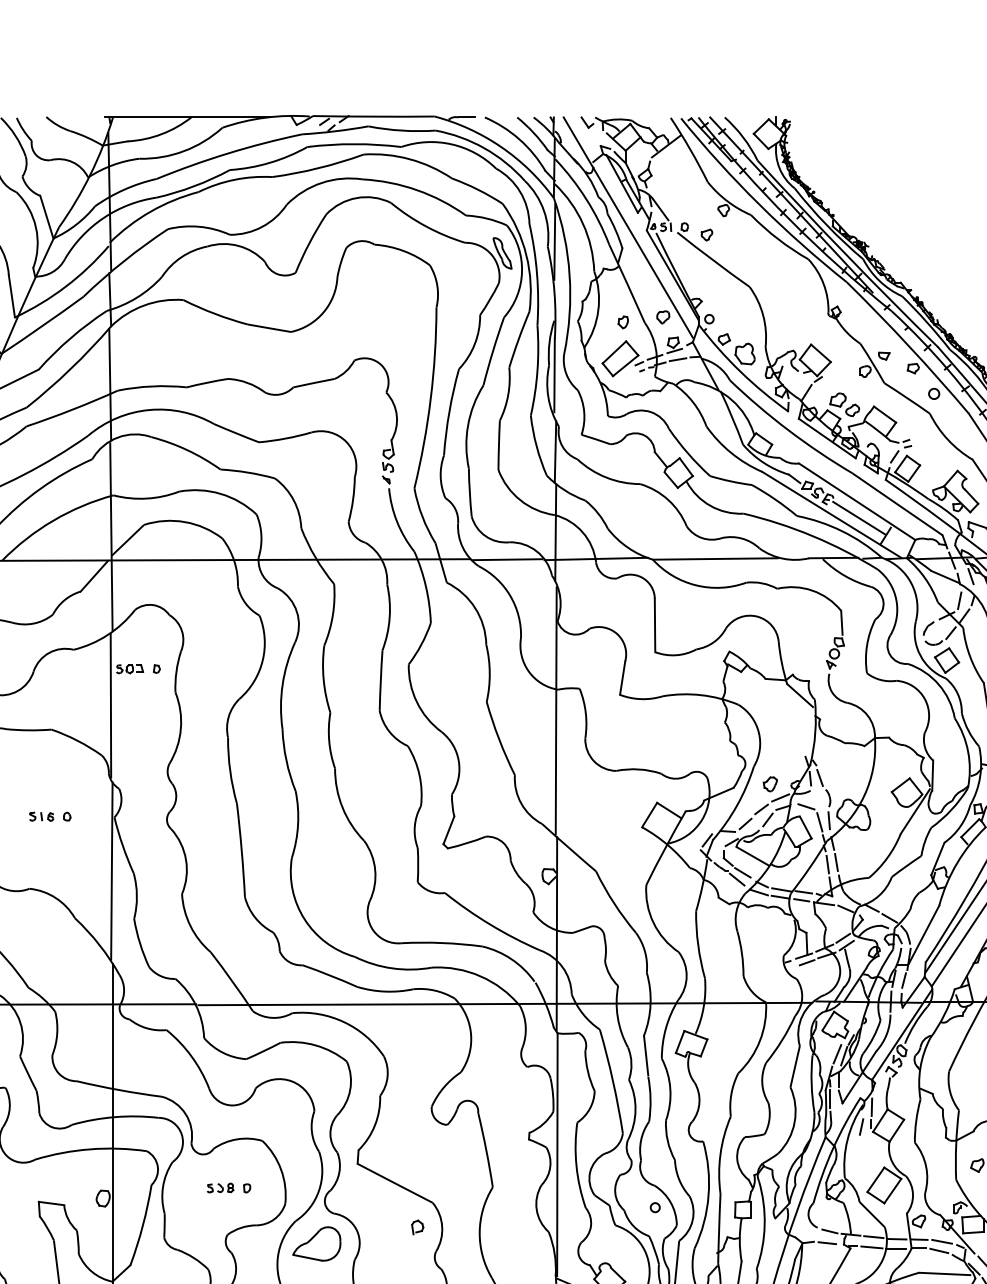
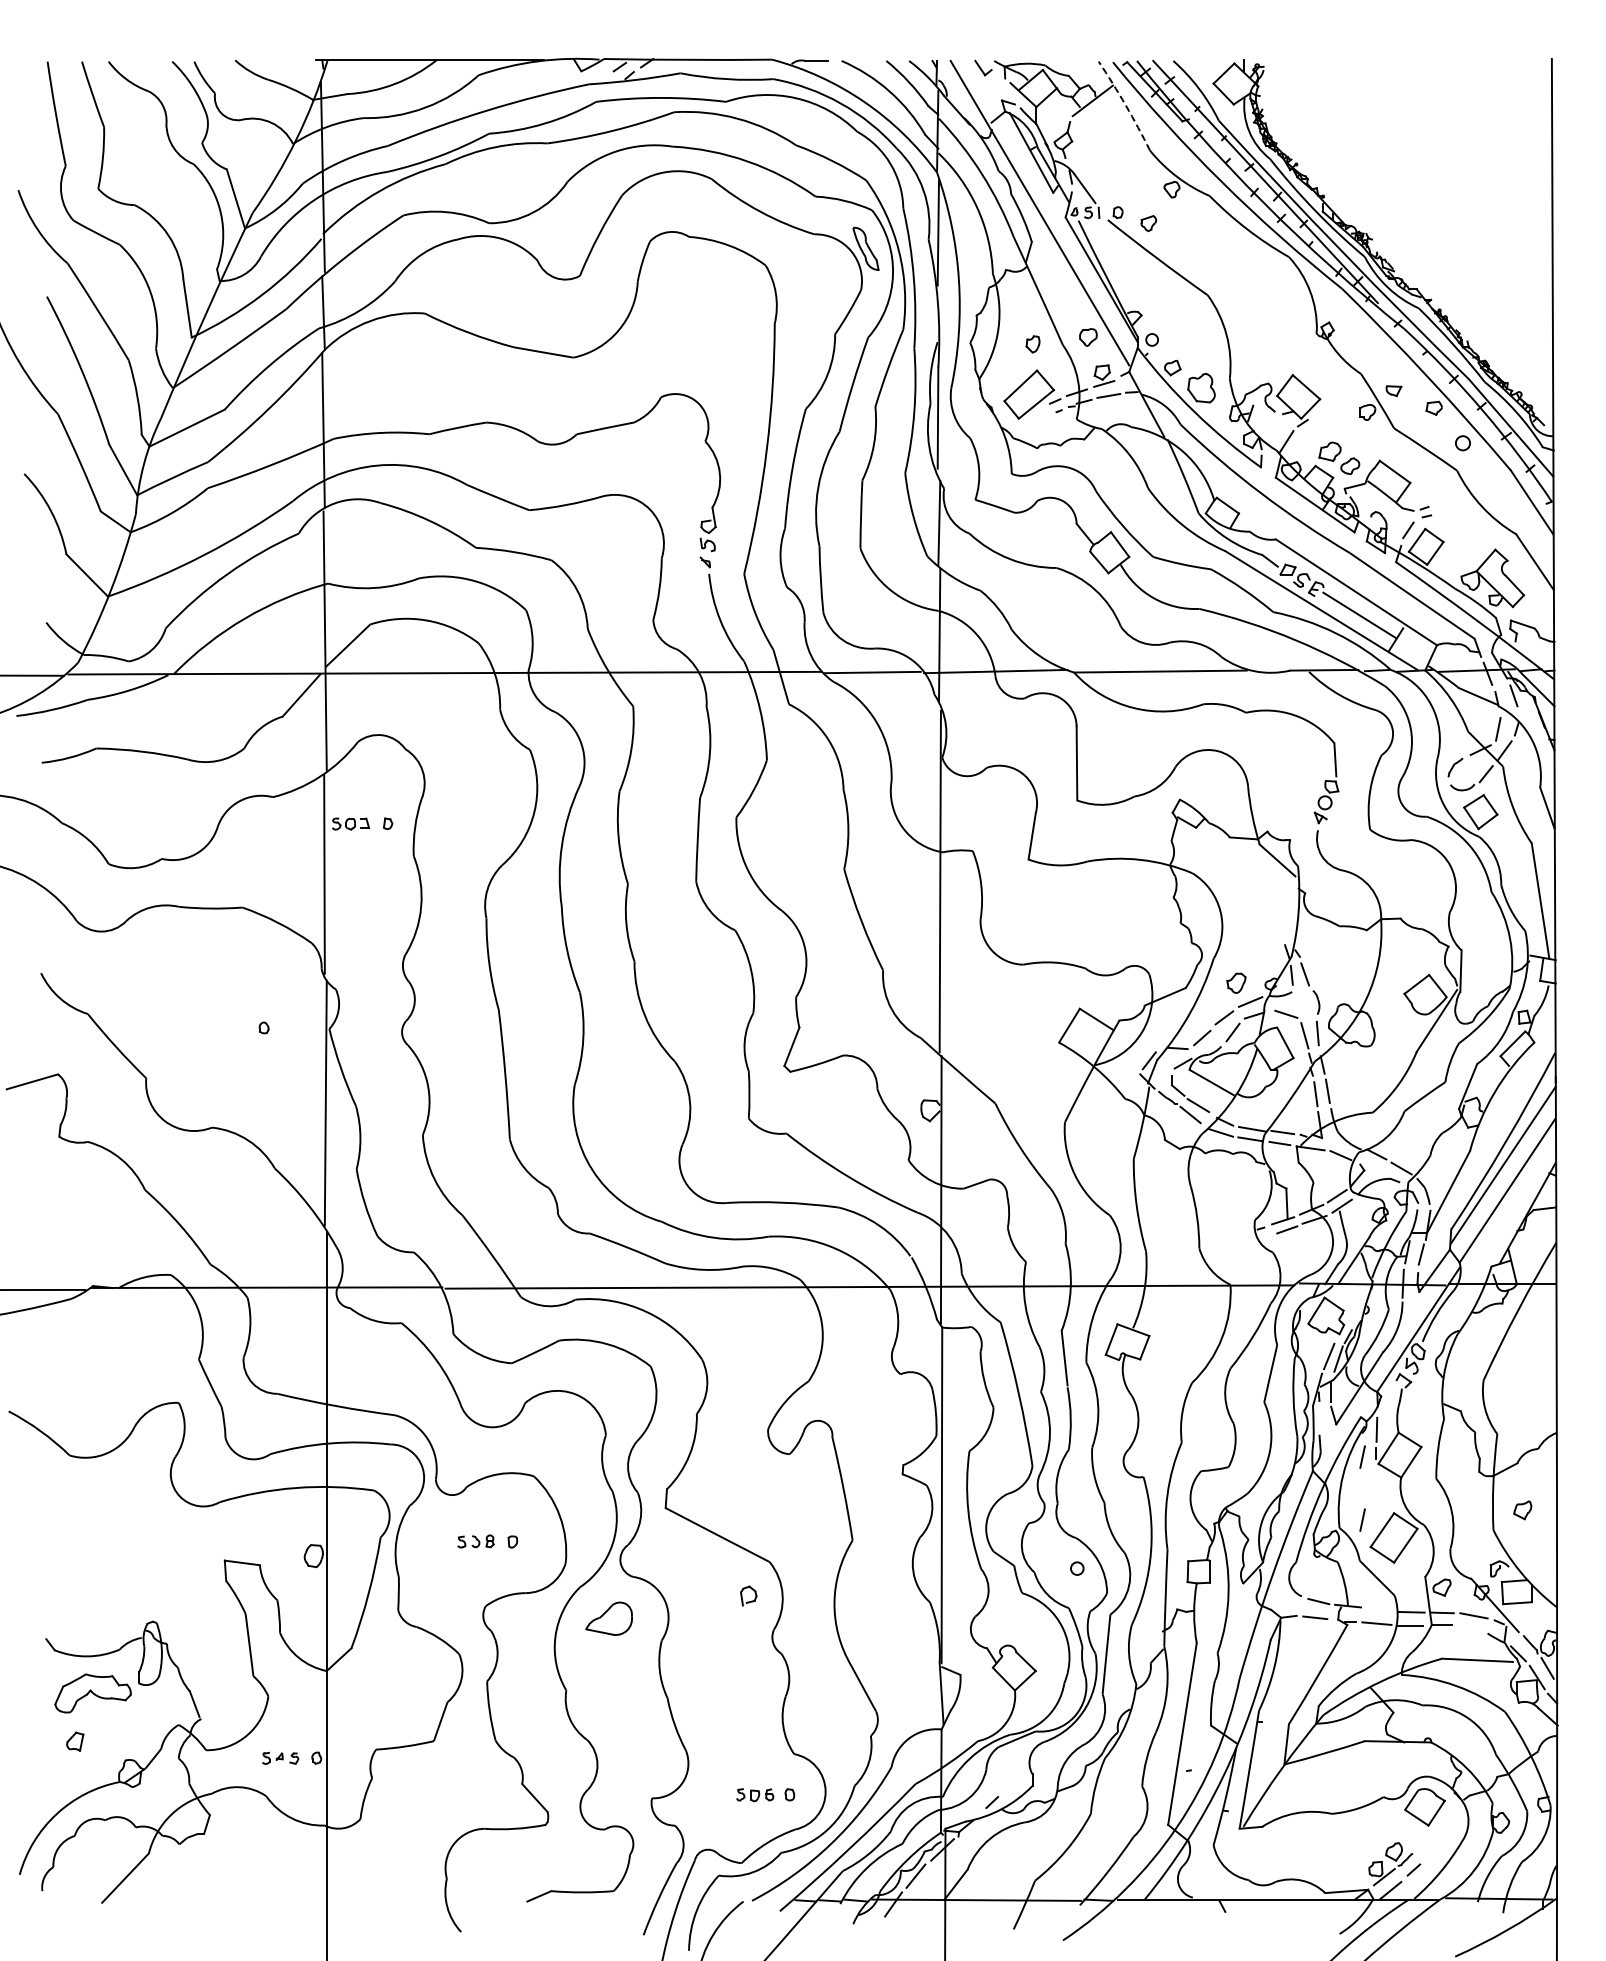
arc: (690, 149) -> (1125, 105), solid -> dashed
part: (41, 816) -> (228, 1027), removed
line: (829, 1098) -> (1318, 1417), removed
line: (861, 1172) -> (1362, 1519), added
line: (873, 1237) -> (1379, 1609), removed
part: (316, 1243) -> (608, 1618), size x0.7
line: (938, 1250) -> (1469, 1628), removed

